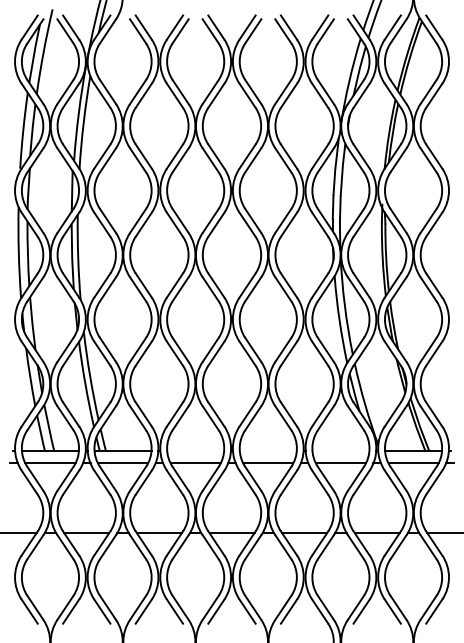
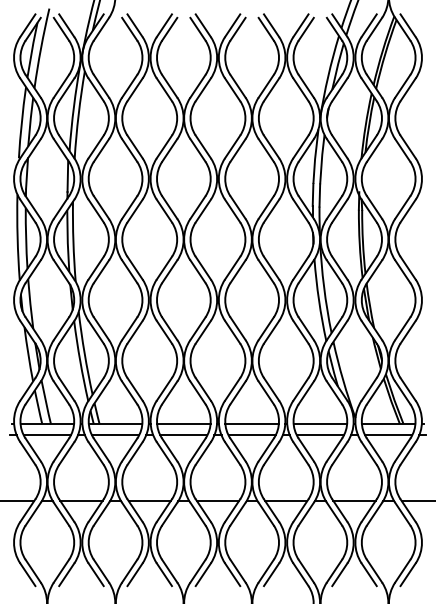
line: (195, 451) -> (183, 424), added
line: (267, 451) -> (251, 424), added
line: (340, 451) -> (319, 424), added

